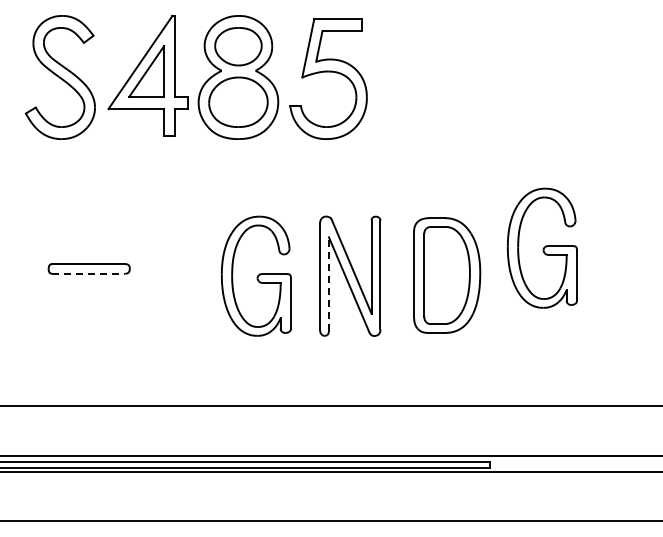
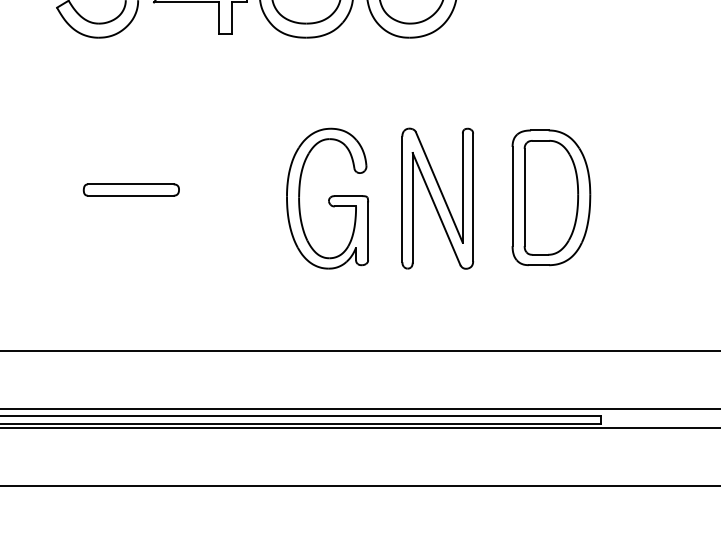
part: (542, 247) -> (663, 164), removed
line: (88, 273) -> (130, 195), dashed -> solid
line: (328, 284) -> (412, 208), dashed -> solid

